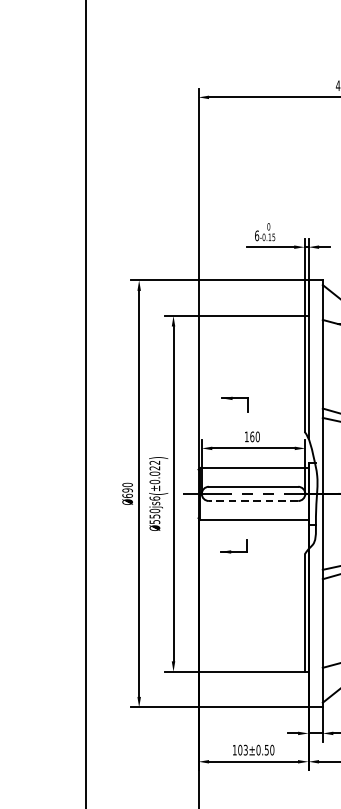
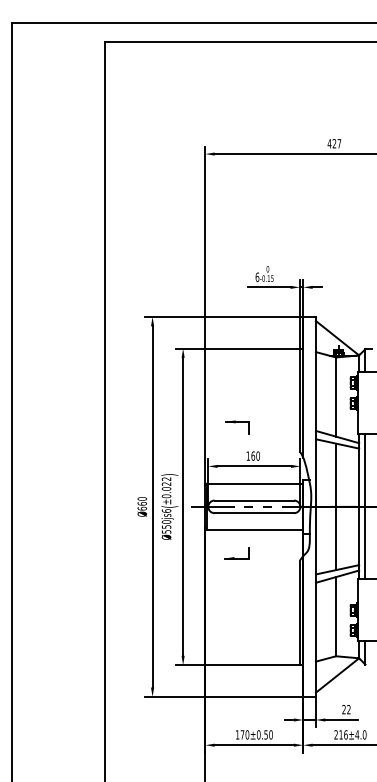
text: (127, 490) -> (142, 503), Ø690 -> Ø660
line: (253, 501) -> (254, 513), dashed -> solid
text: (242, 749) -> (244, 734), 103 -> 170

